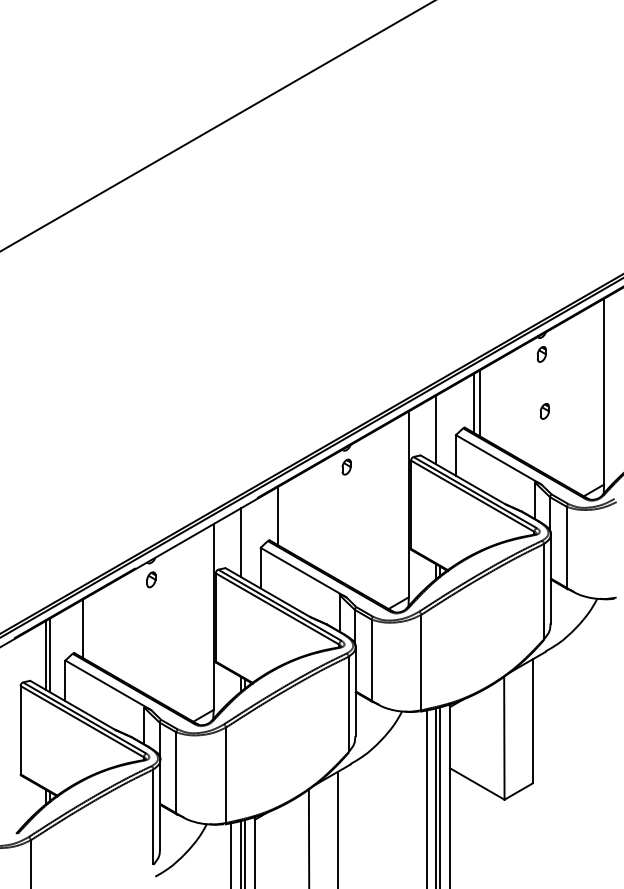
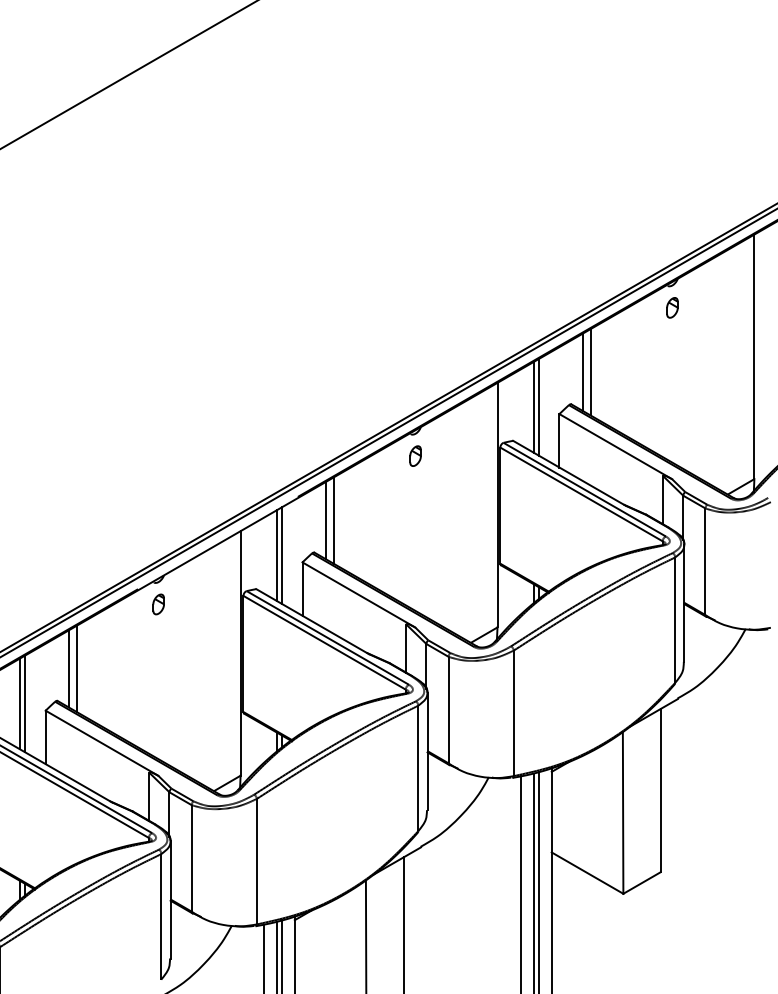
part: (544, 411) -> (675, 382), removed
line: (440, 429) -> (539, 406), added
line: (284, 515) -> (333, 519), added
line: (245, 542) -> (282, 555), added
line: (89, 628) -> (77, 668), added

